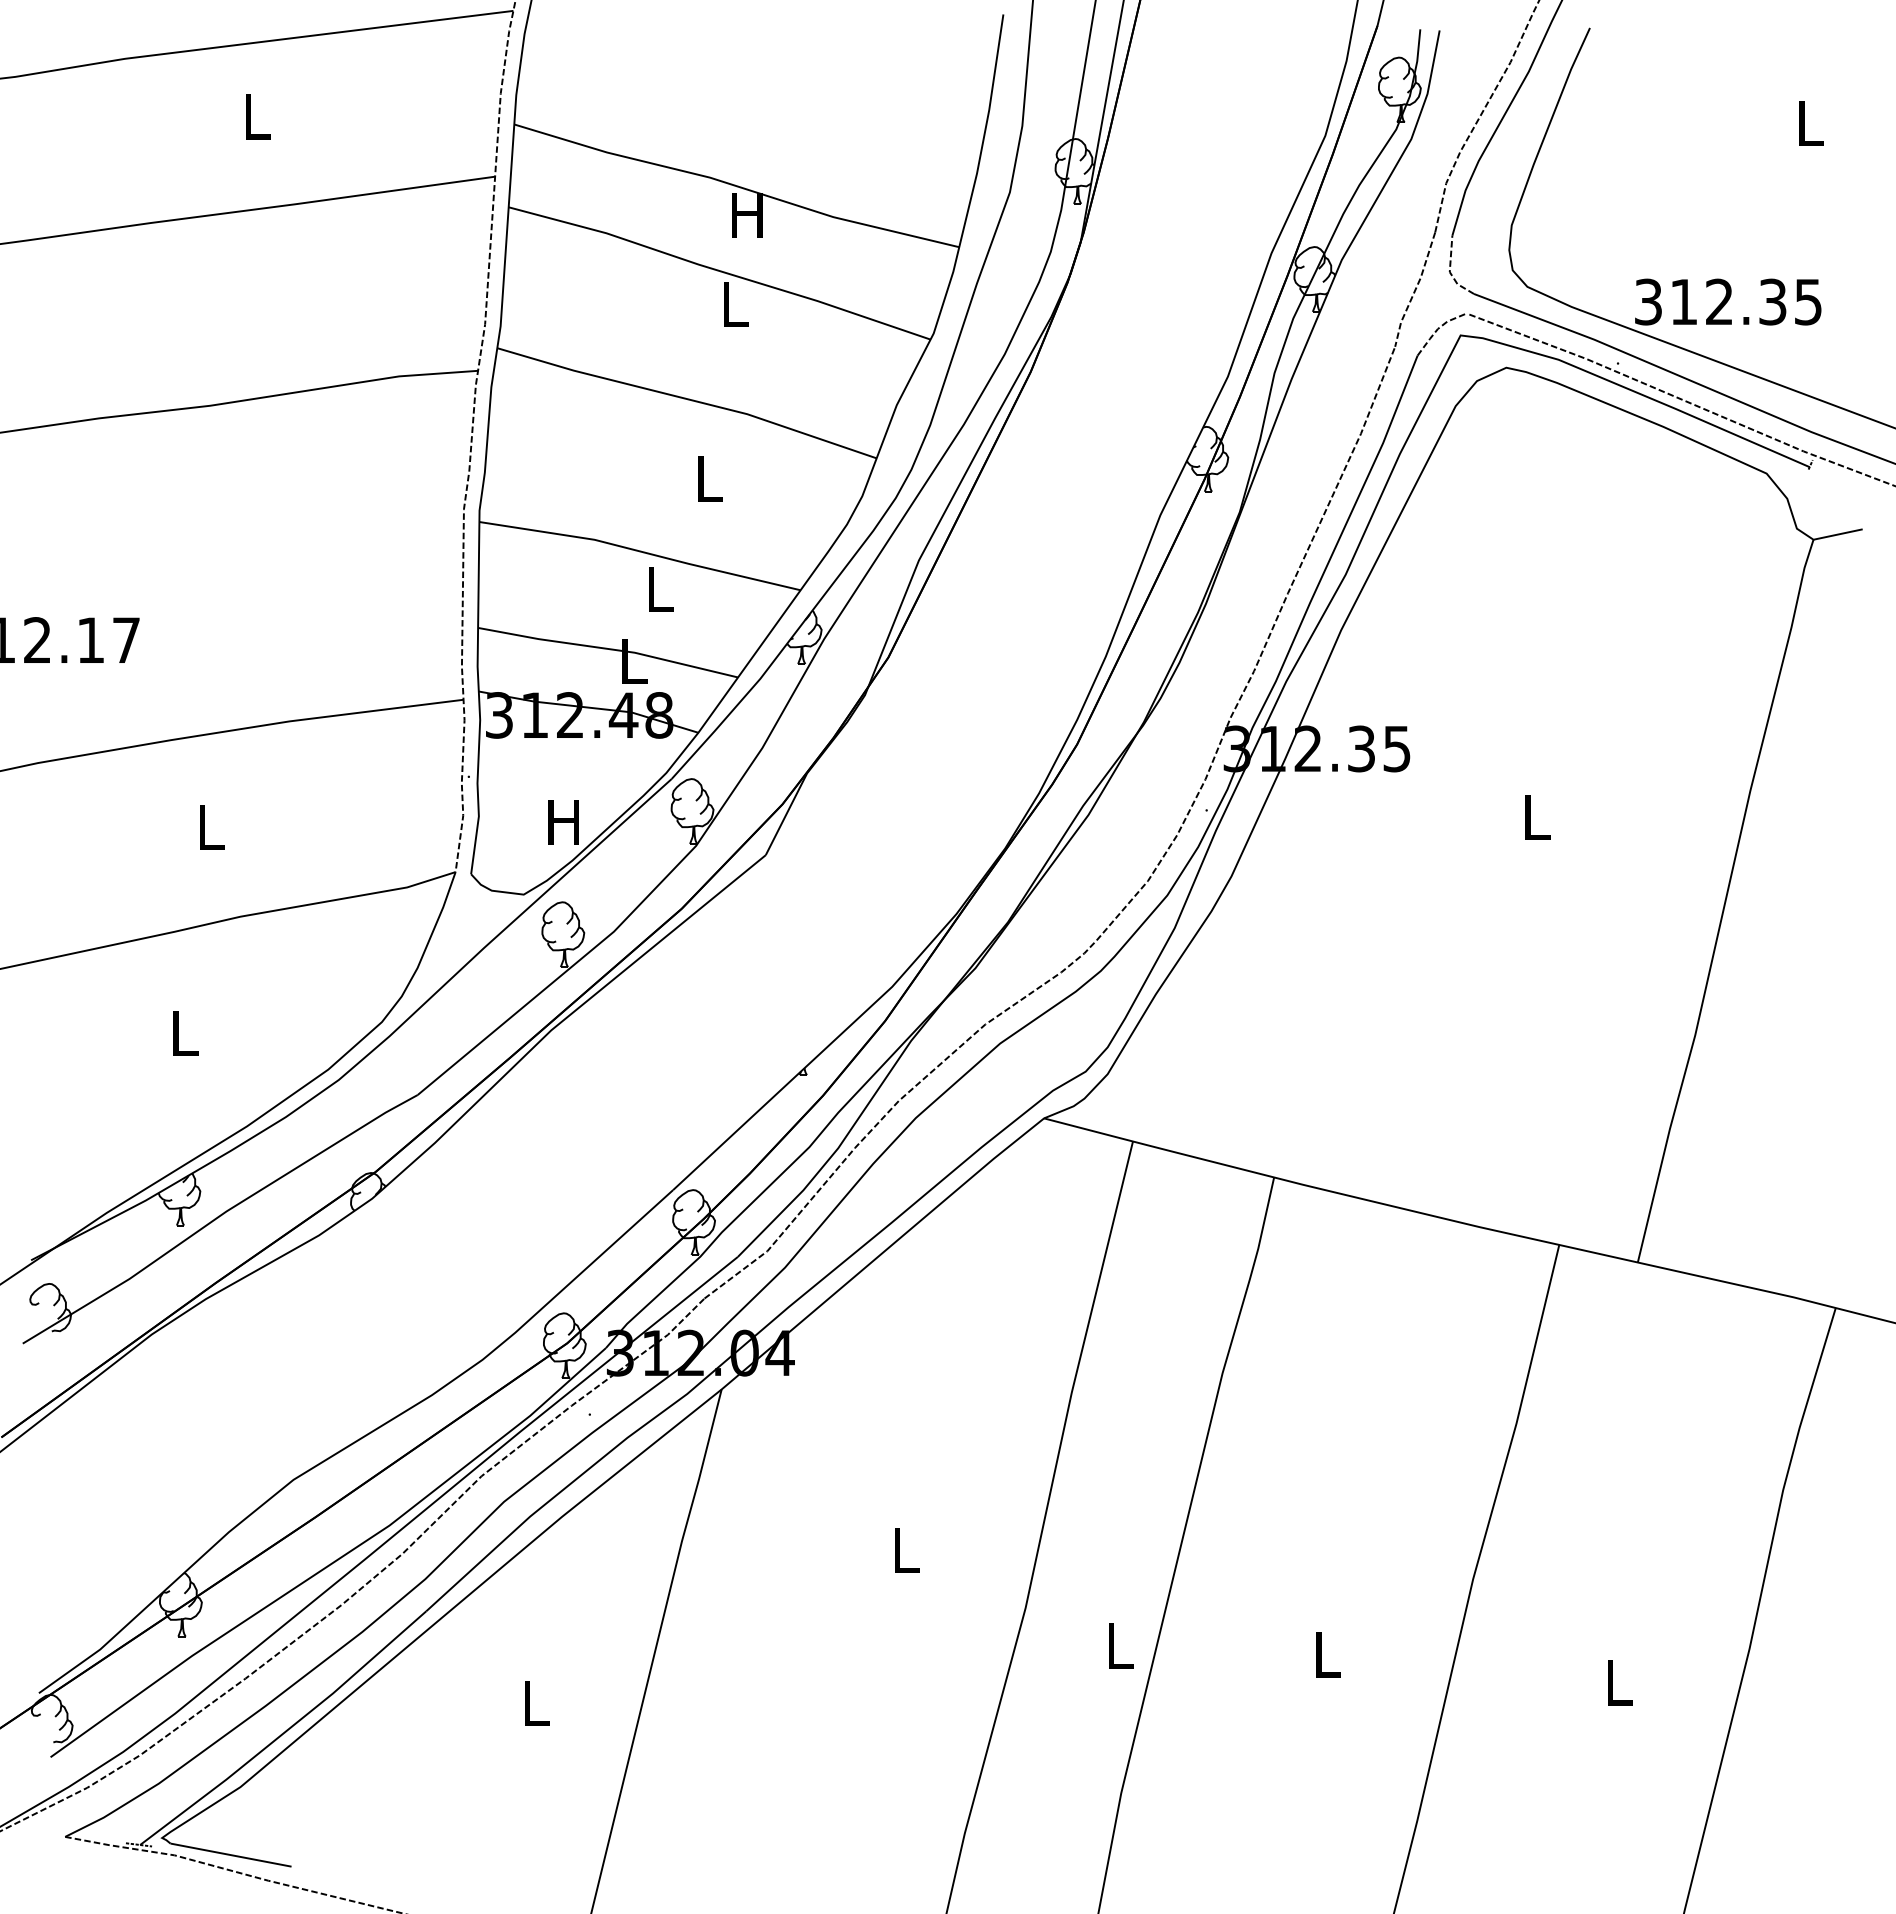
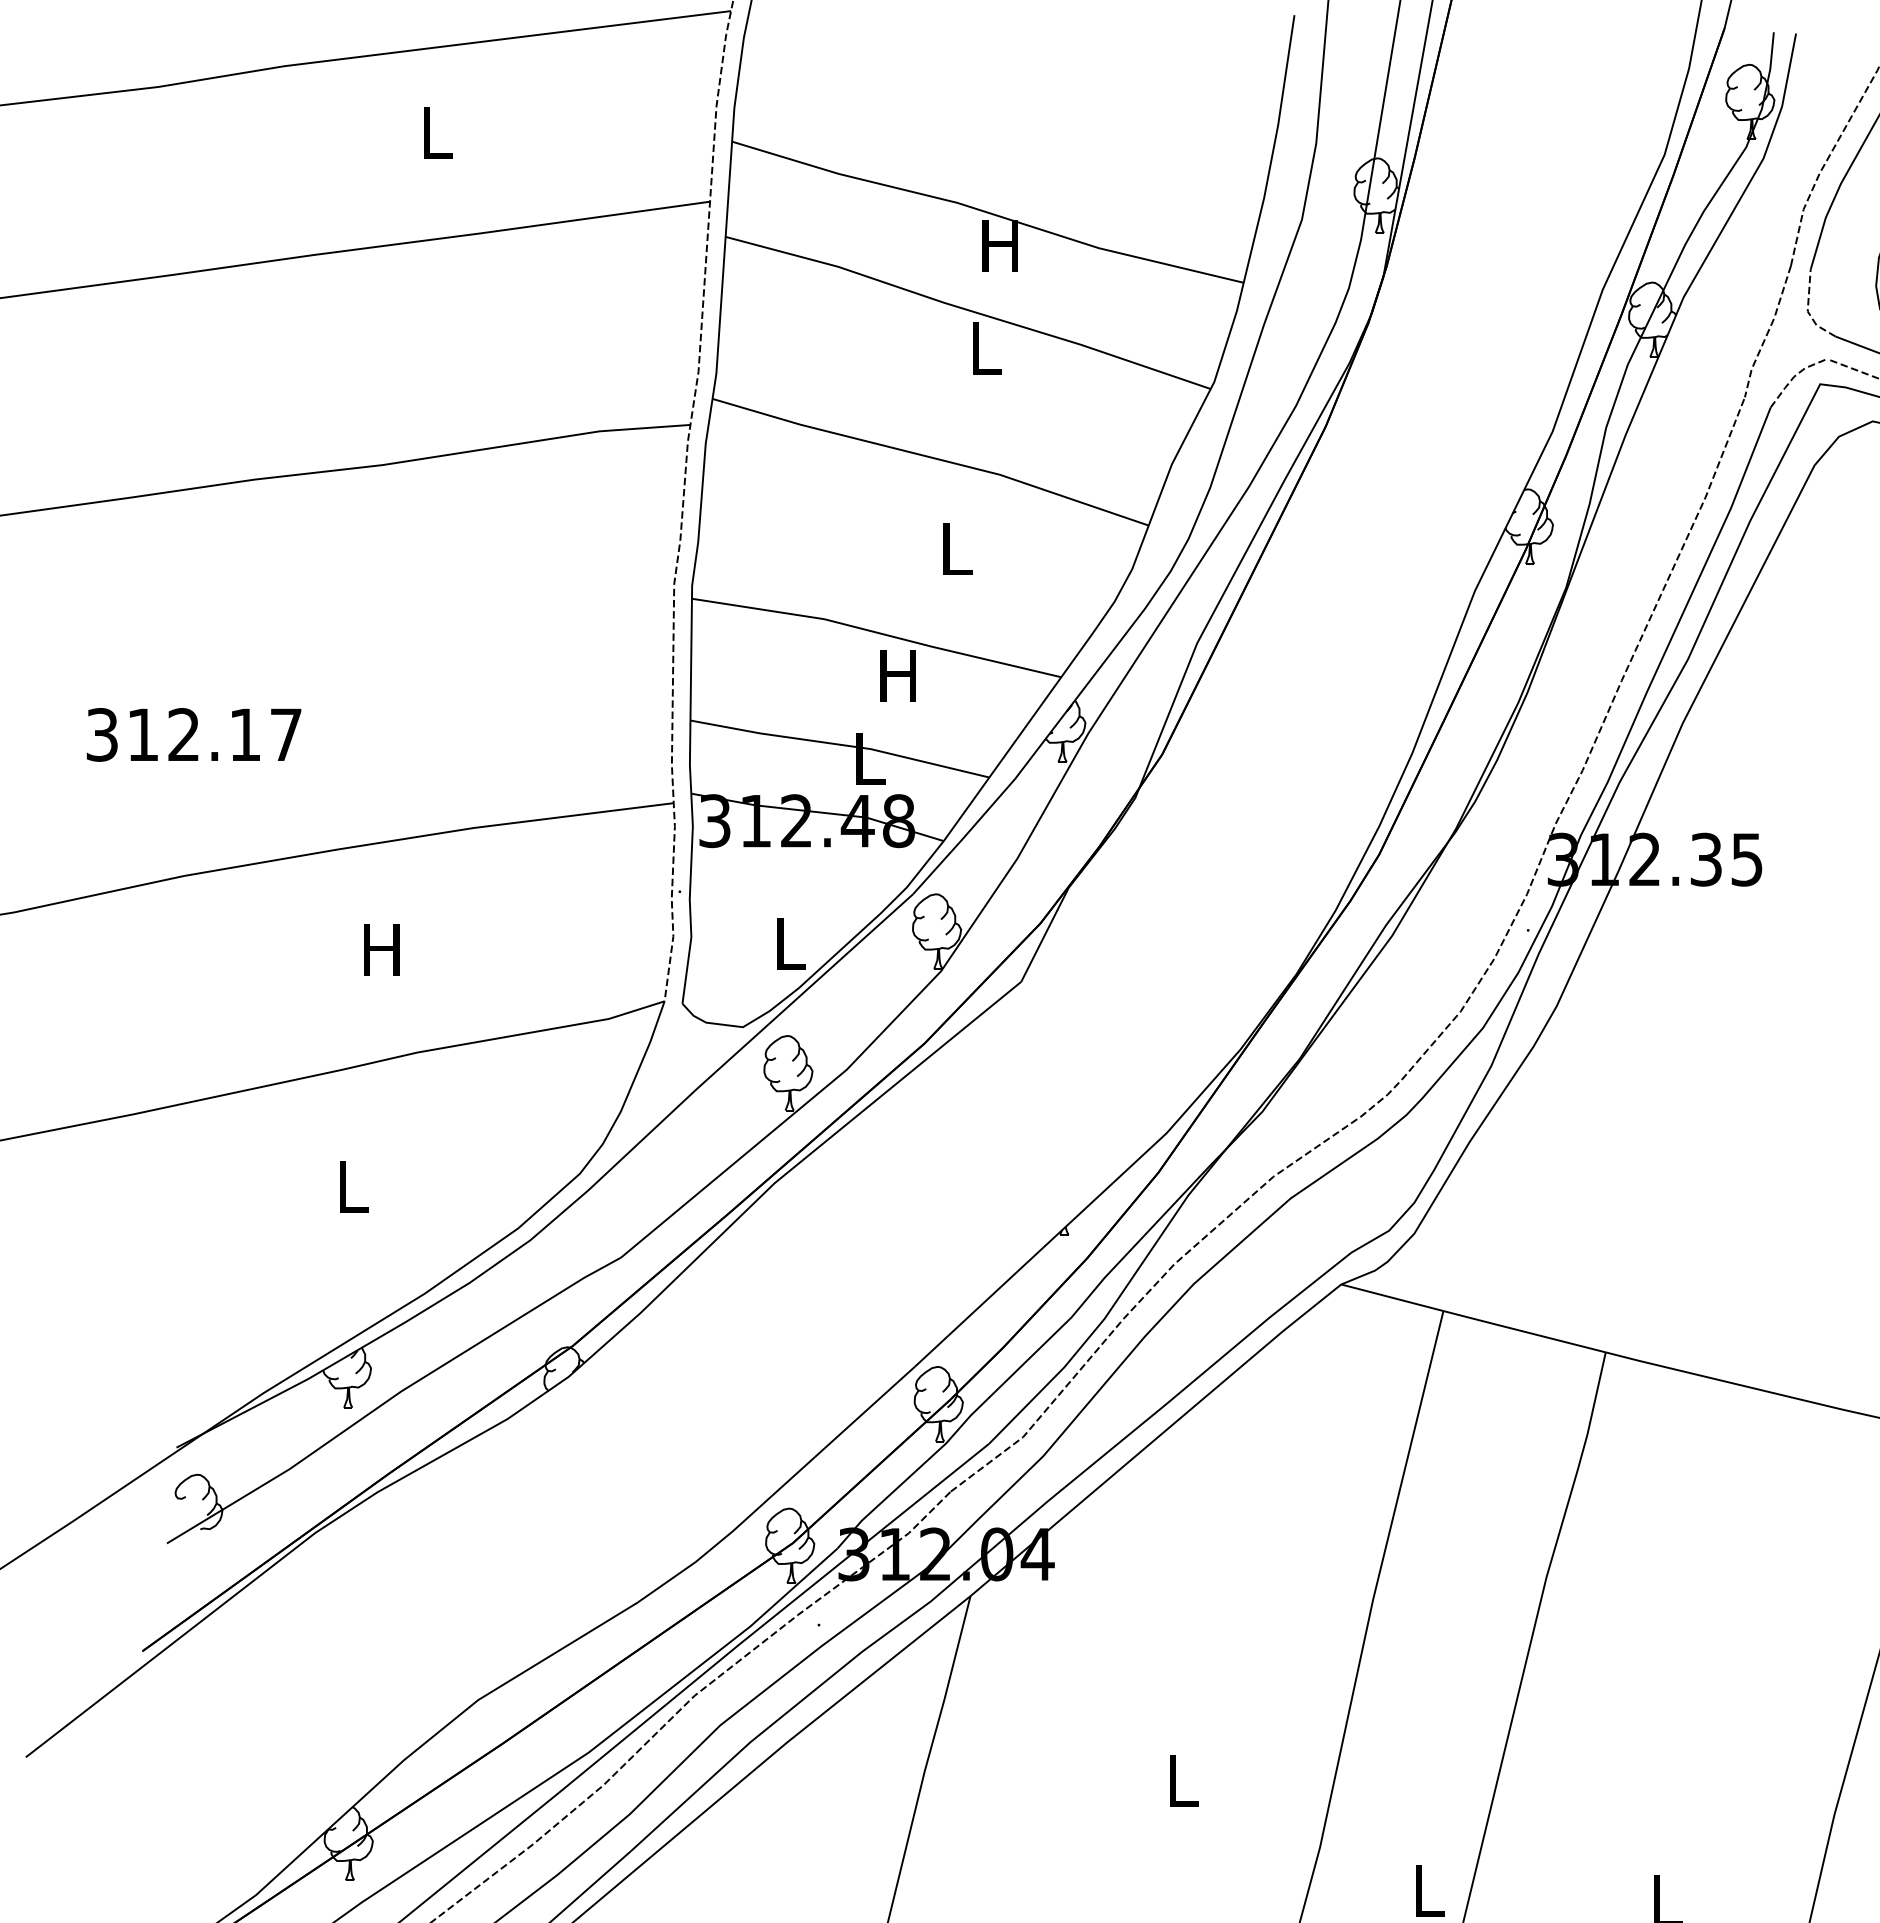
text: (658, 589) -> (897, 676), L -> H
text: (563, 822) -> (788, 944), H -> L
text: (209, 827) -> (381, 950), L -> H

